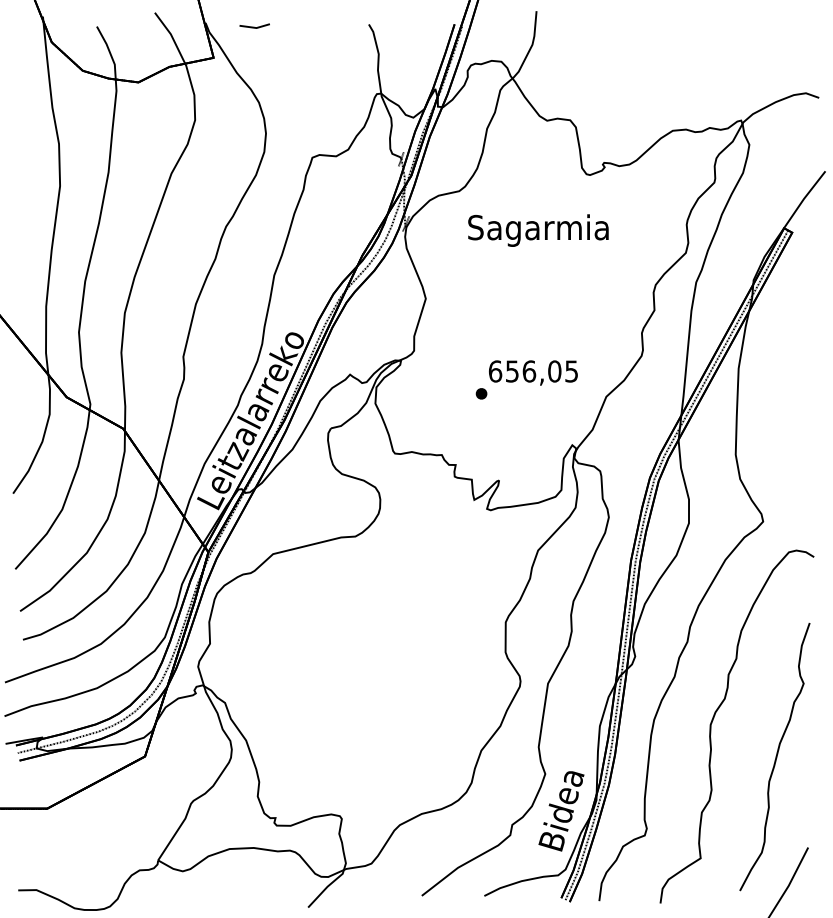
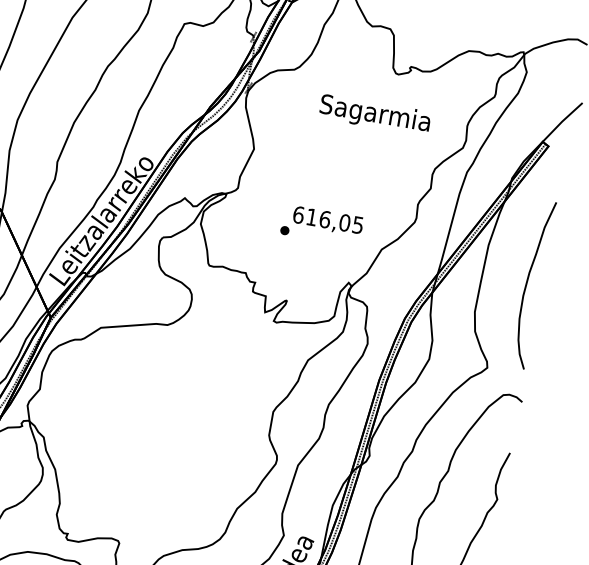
text: (538, 230) -> (375, 115), moved
text: (512, 371) -> (311, 217), 656,05 -> 616,05
curve: (795, 407) -> (527, 283), added

